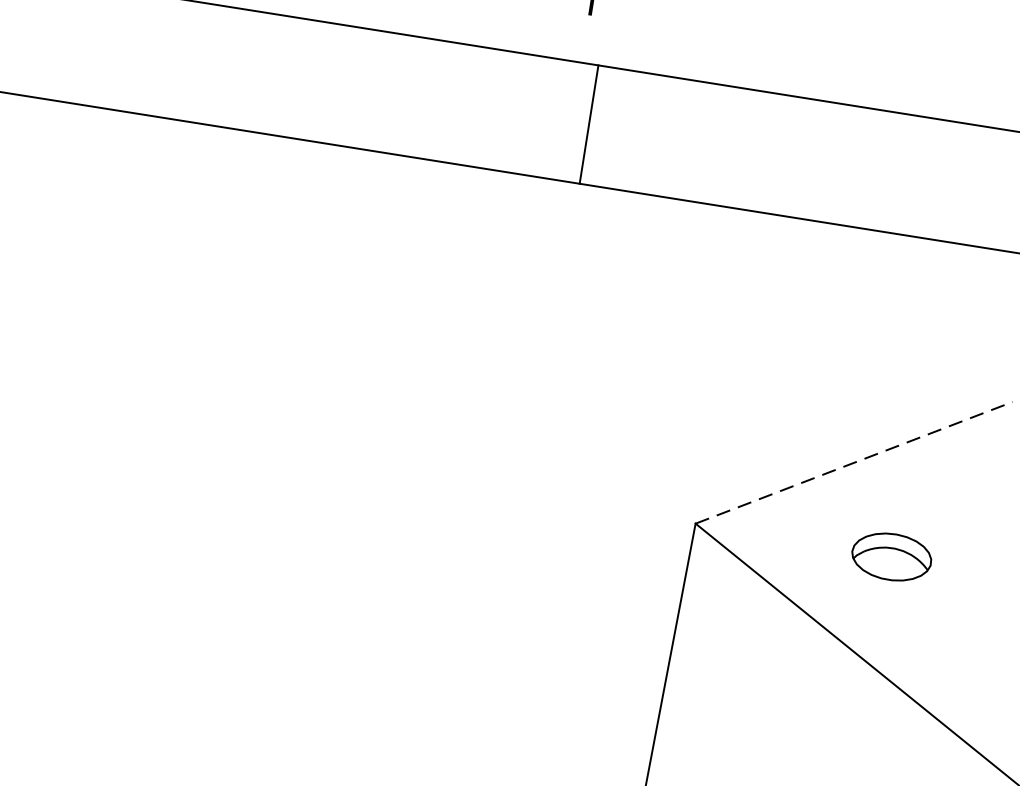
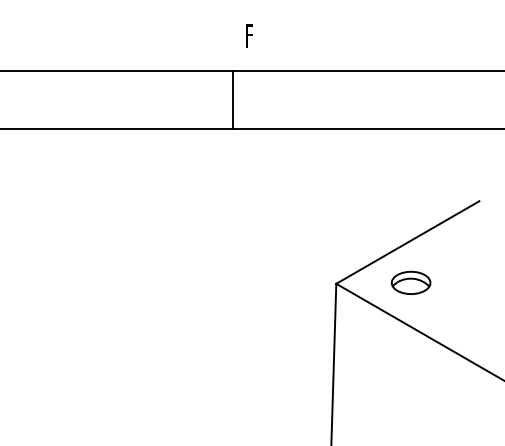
line: (588, 125) -> (232, 100), moved
line: (853, 462) -> (407, 242), dashed -> solid
part: (890, 555) -> (410, 282), moved

